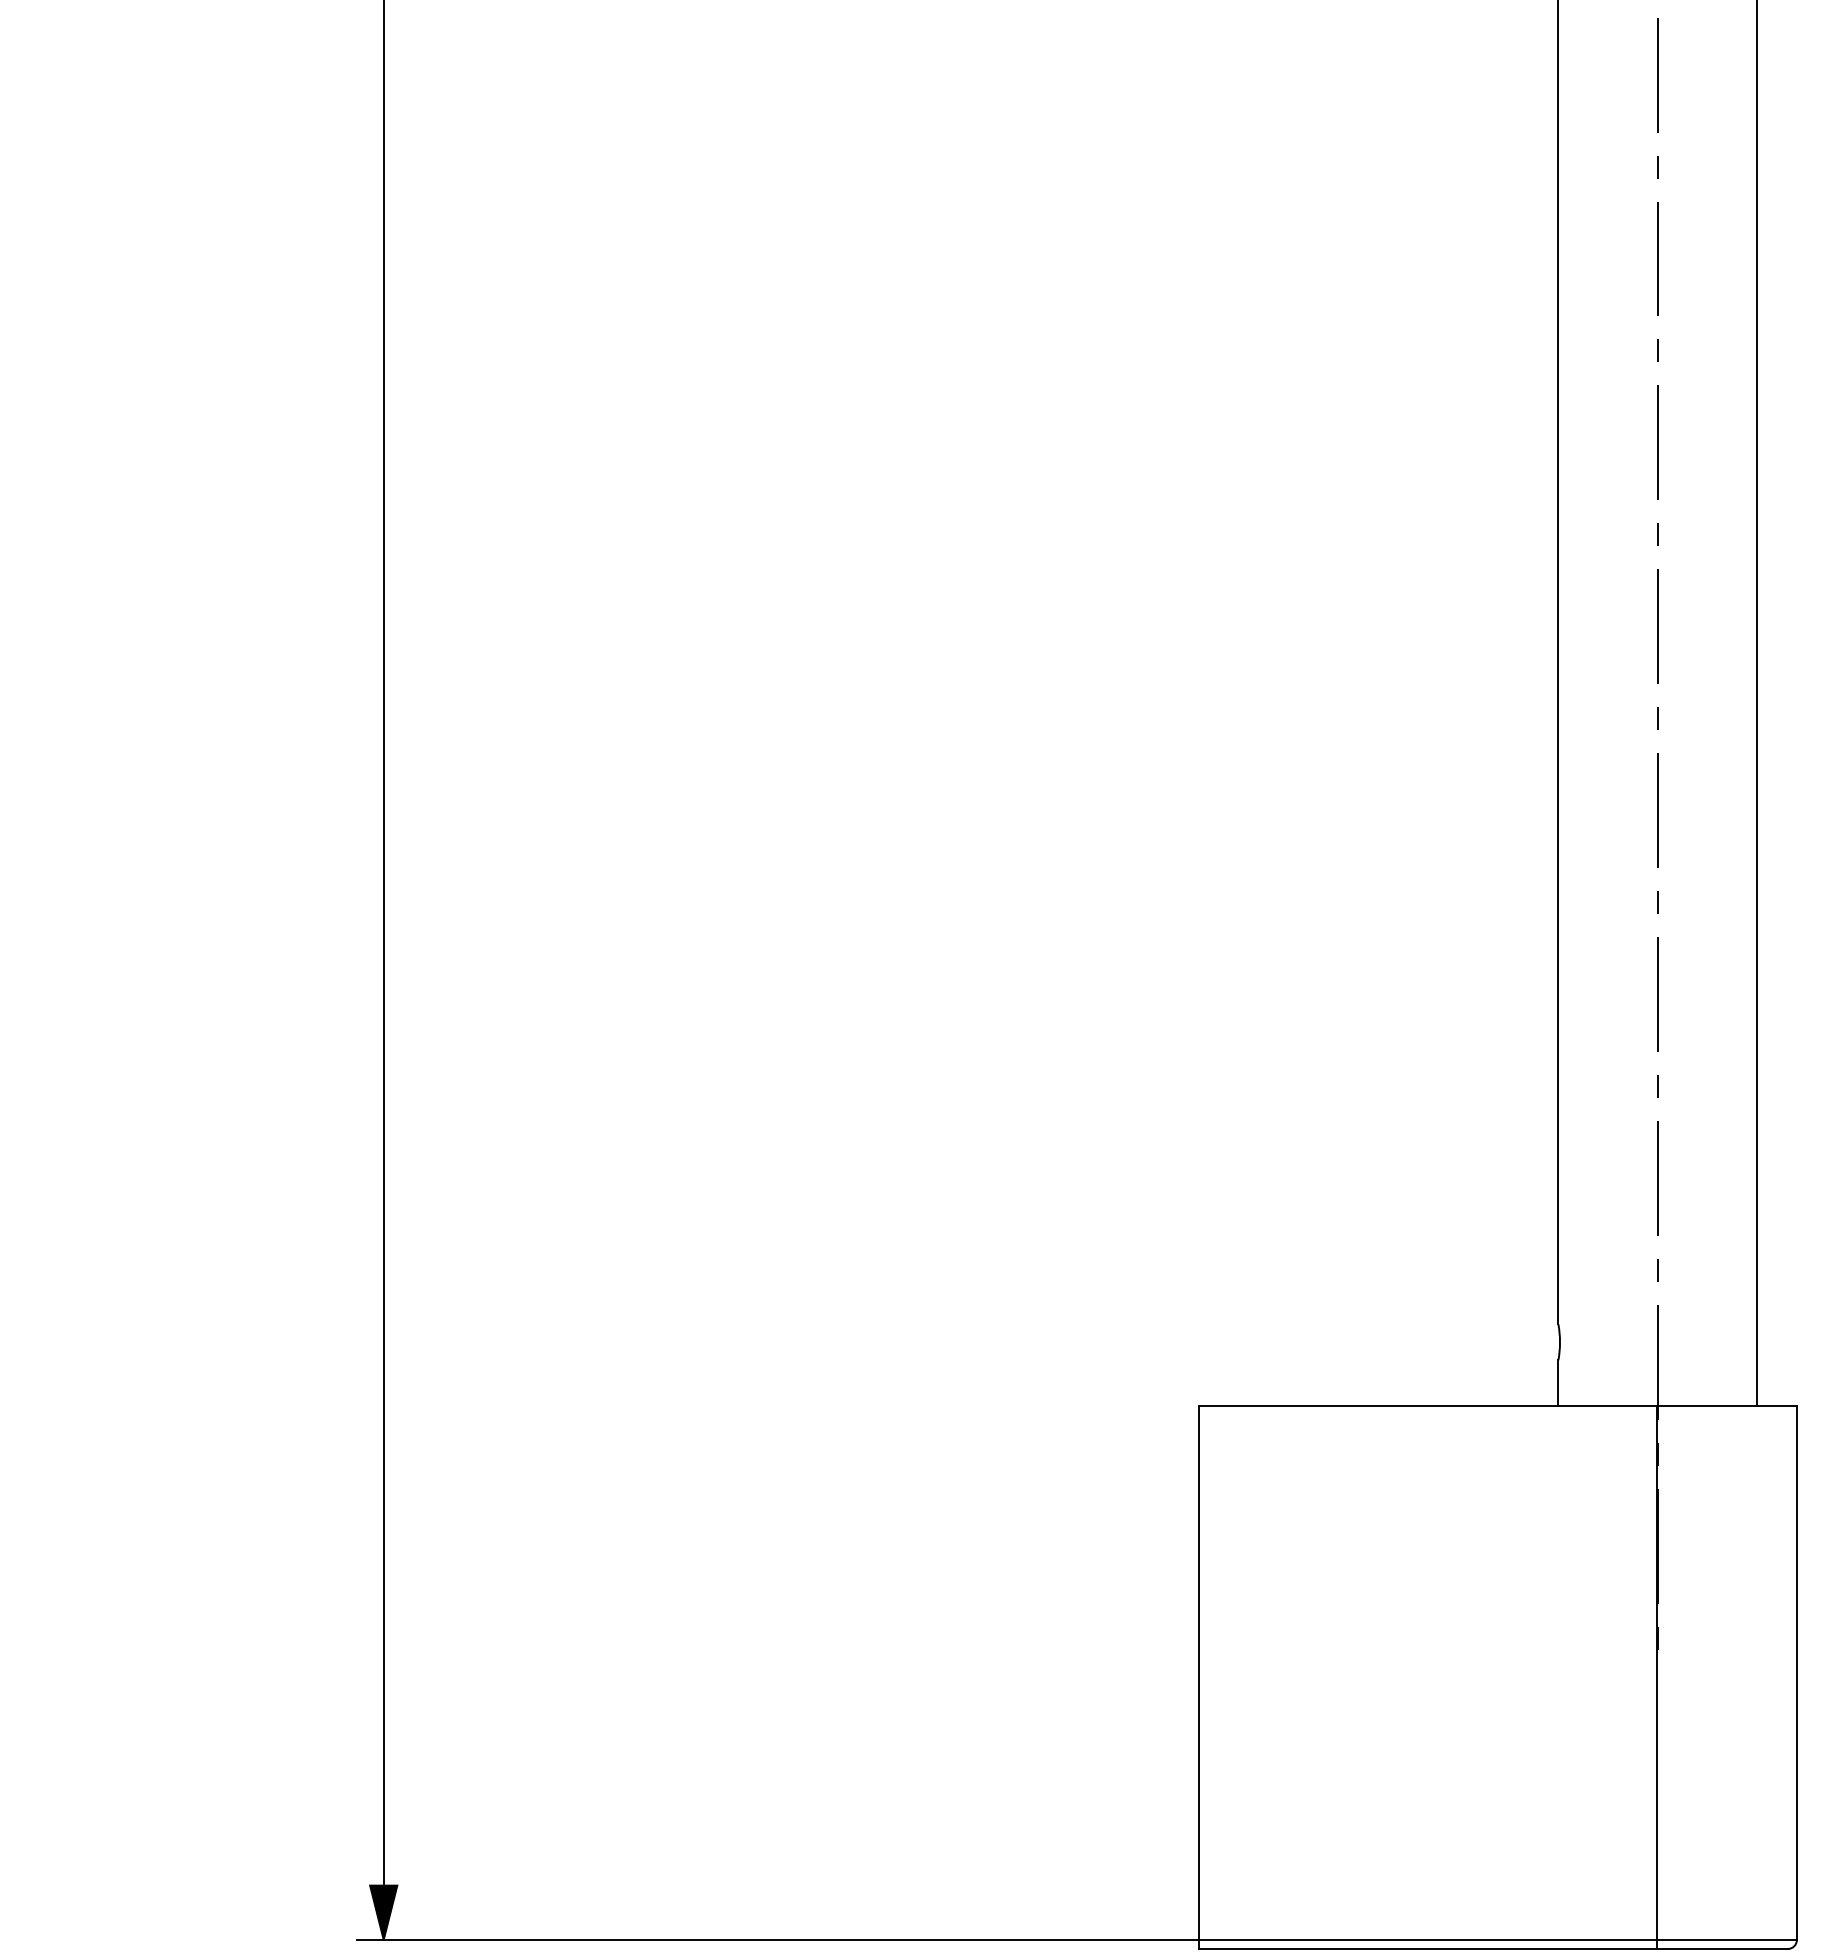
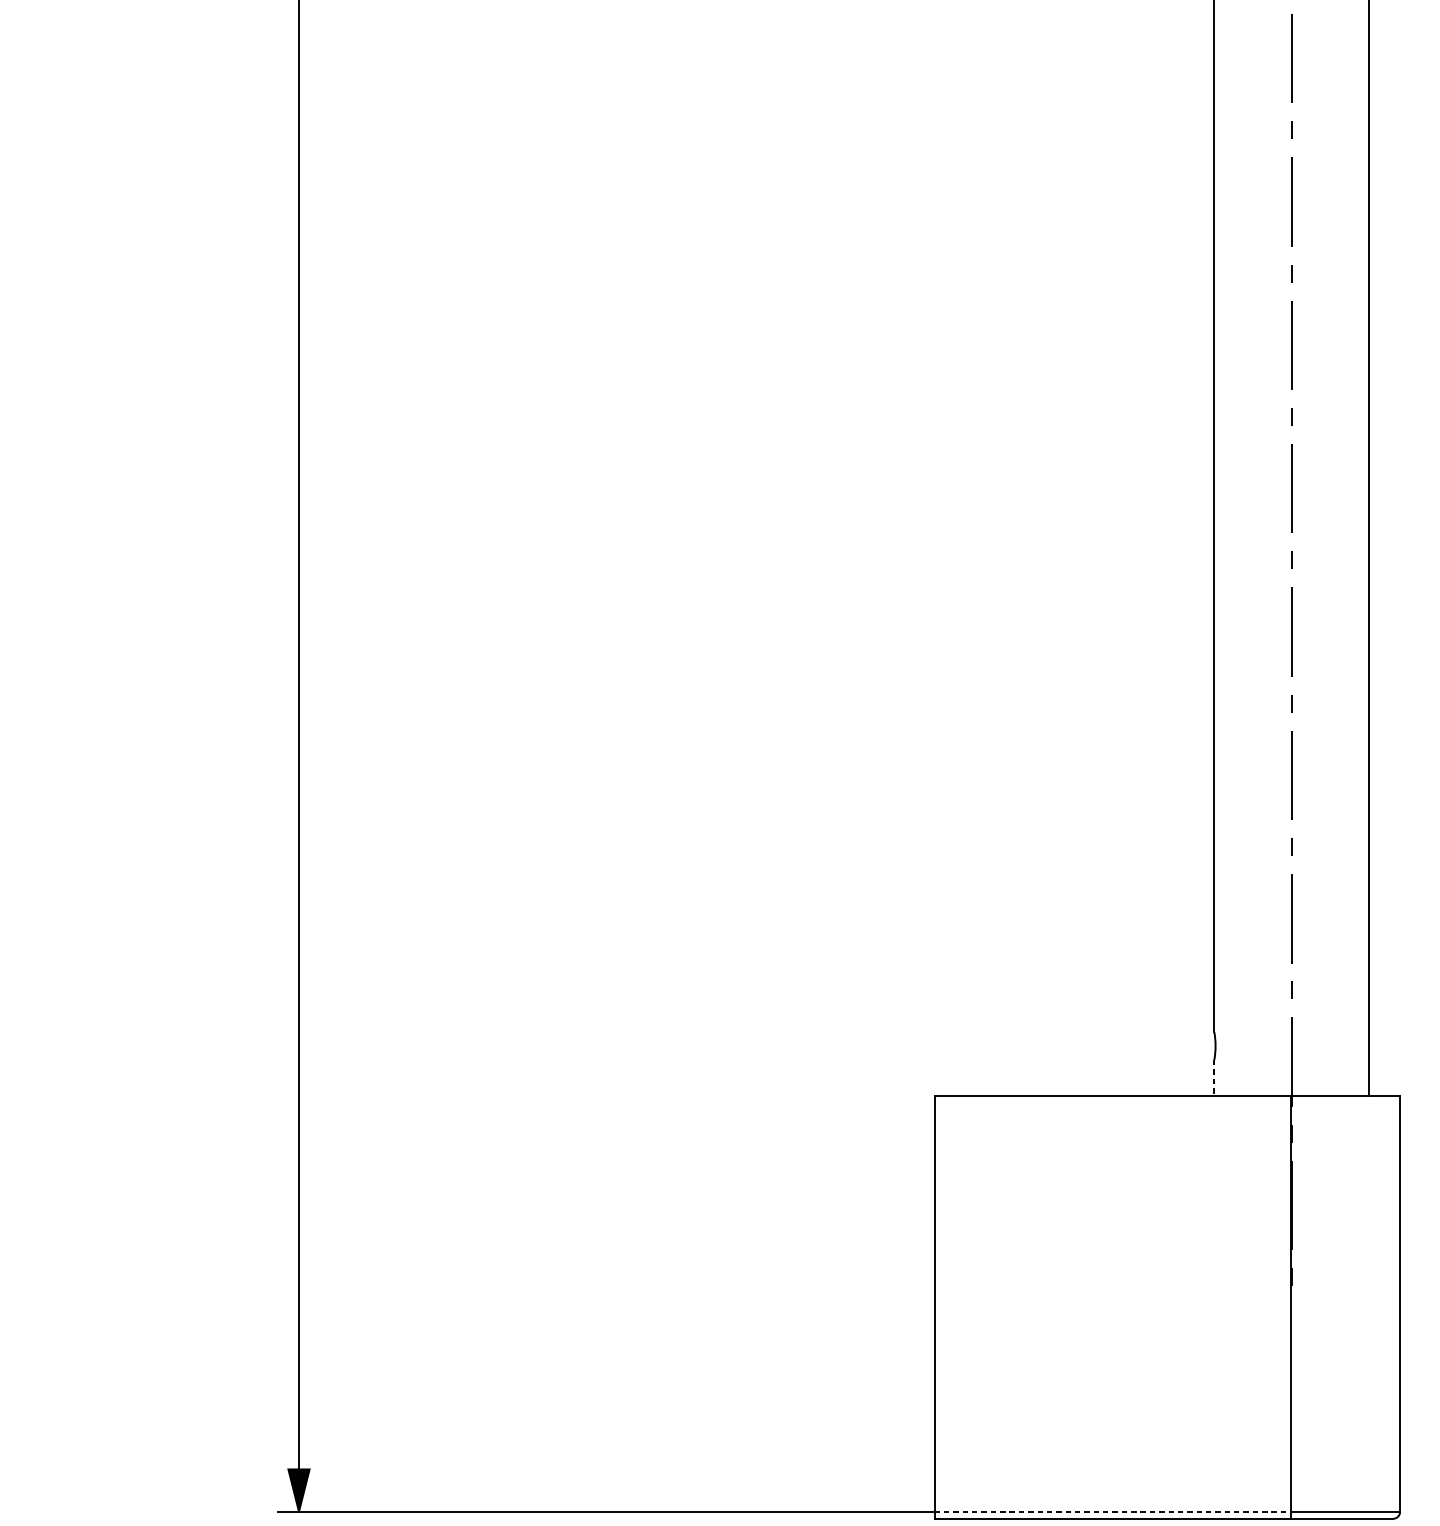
line: (1558, 1382) -> (1214, 1077), solid -> dashed
line: (1427, 1939) -> (1112, 1511), solid -> dashed

